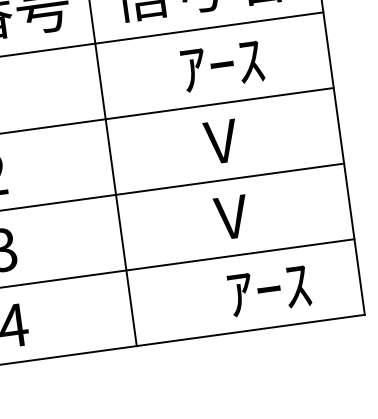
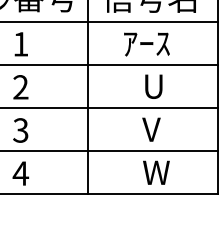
text: (221, 66) -> (146, 44), moved
text: (223, 141) -> (152, 86), V -> U
text: (268, 288) -> (166, 172), ｱｰｽ -> W

